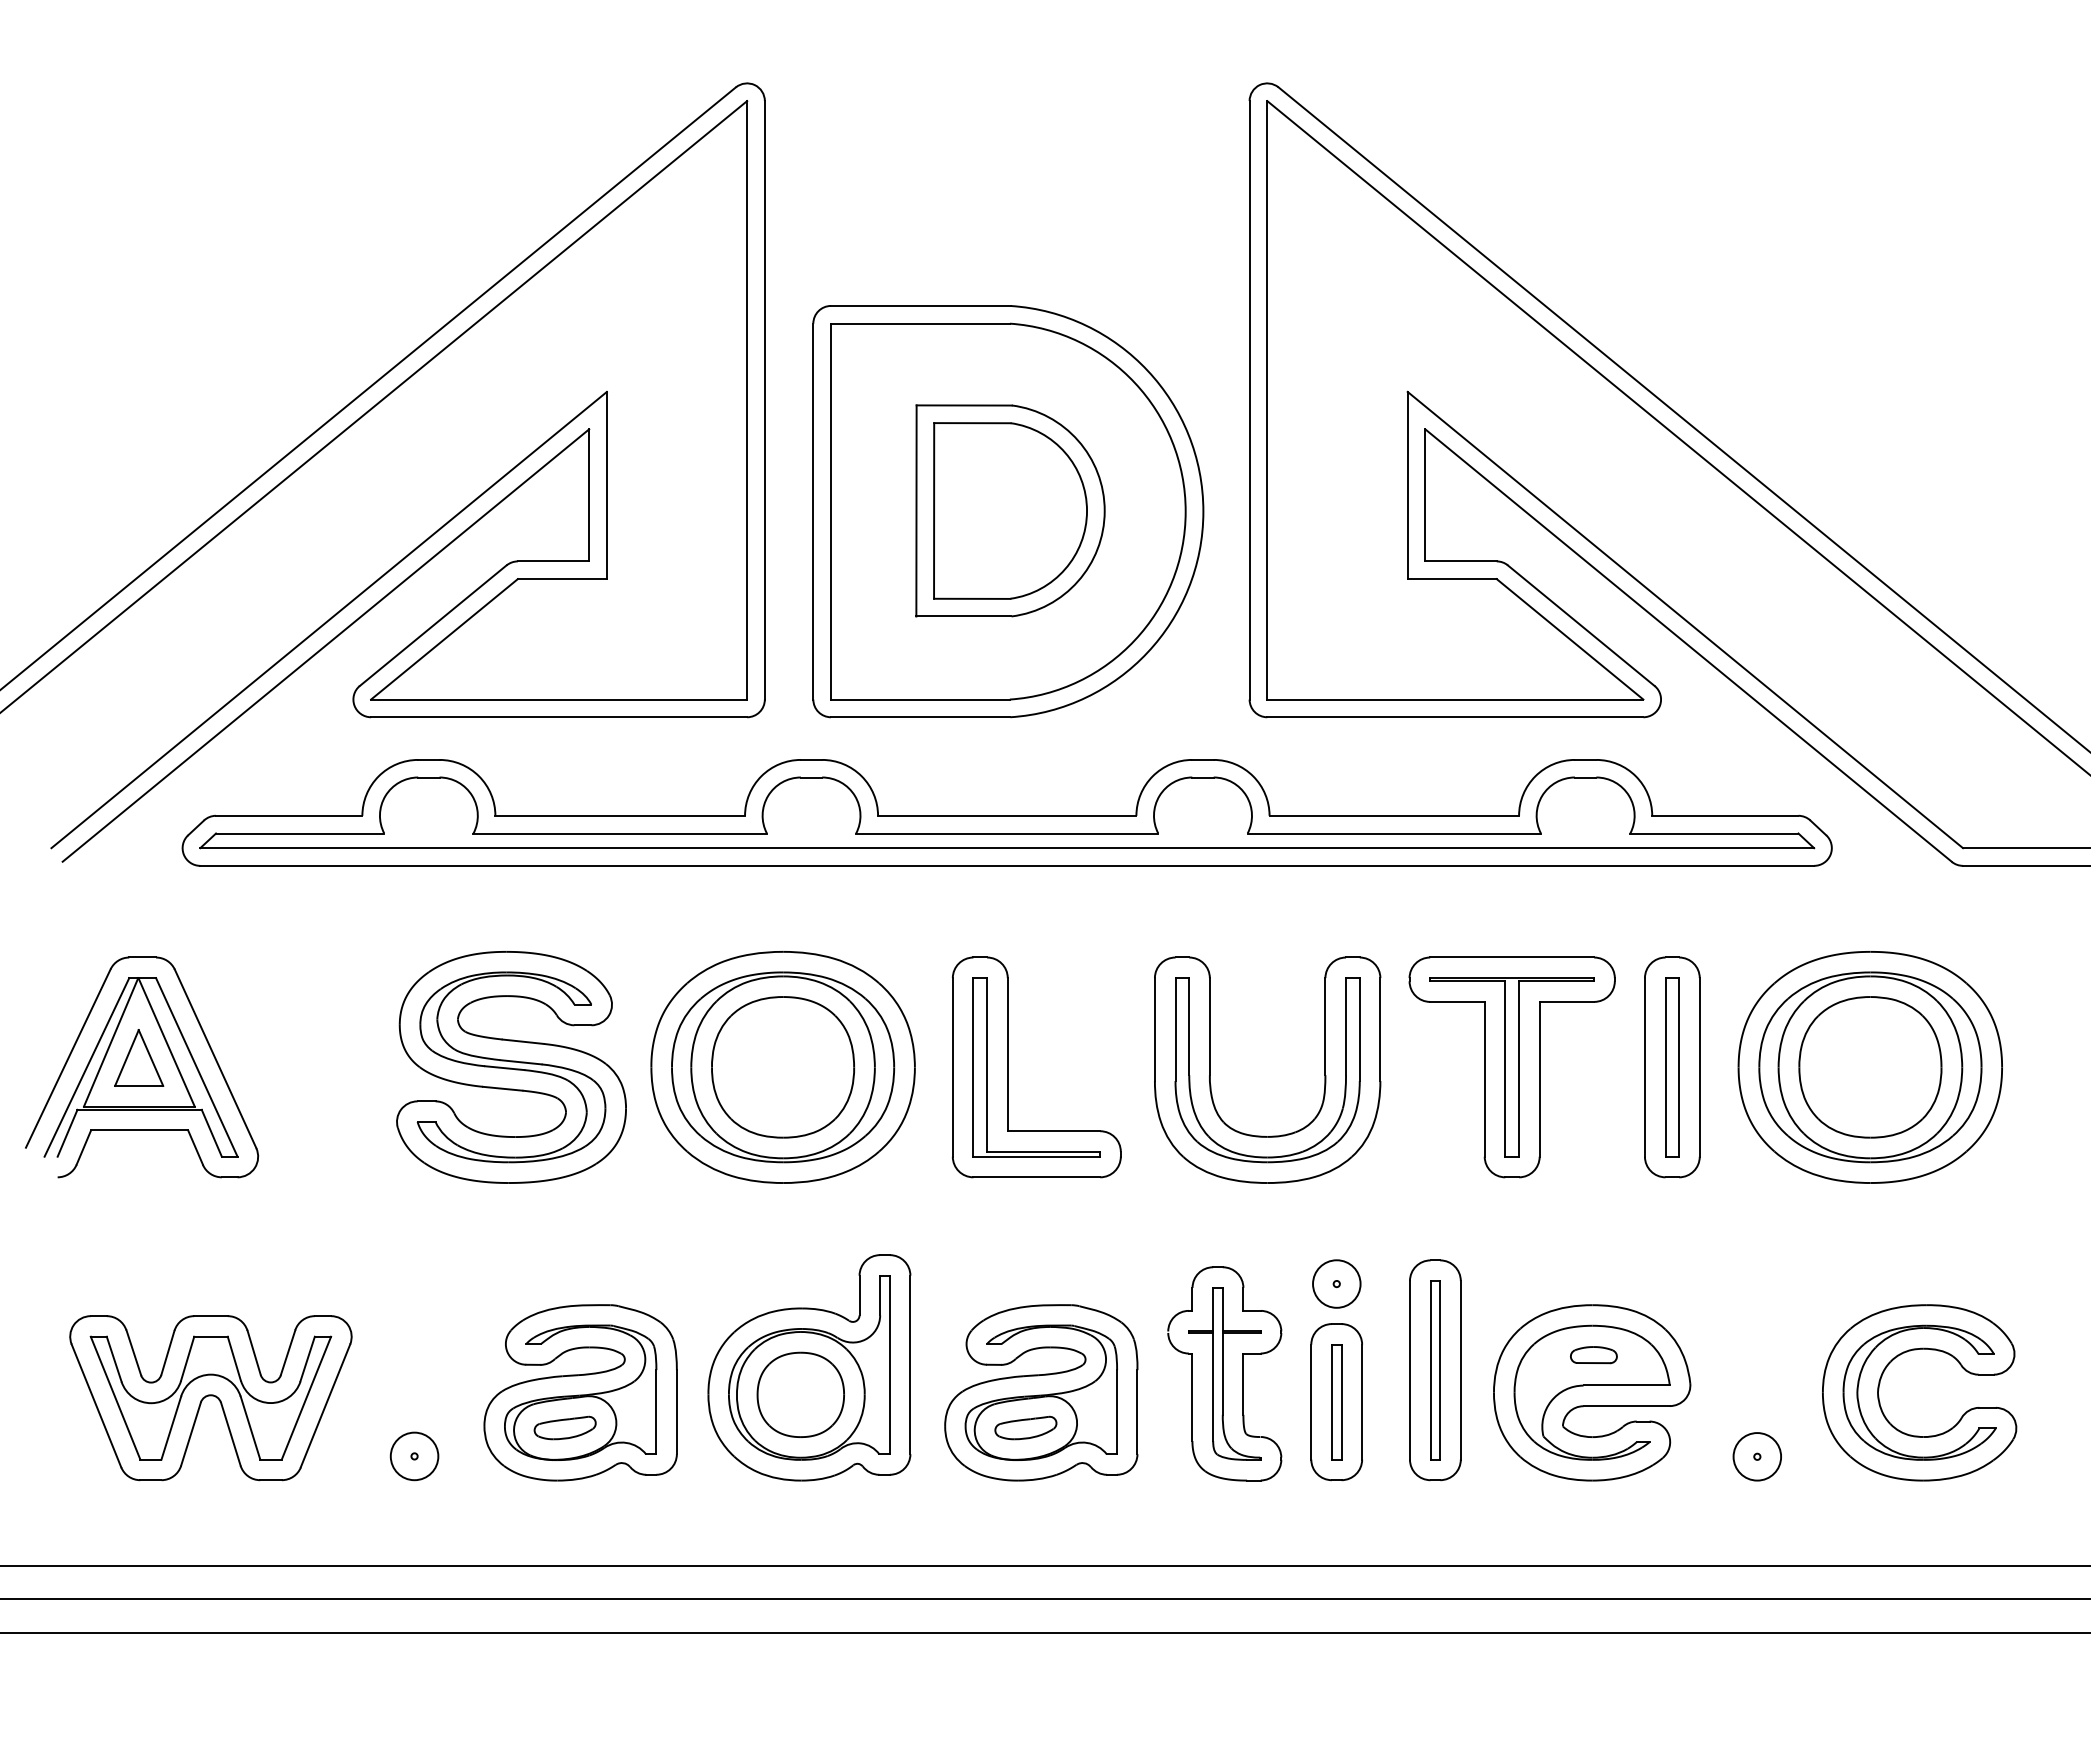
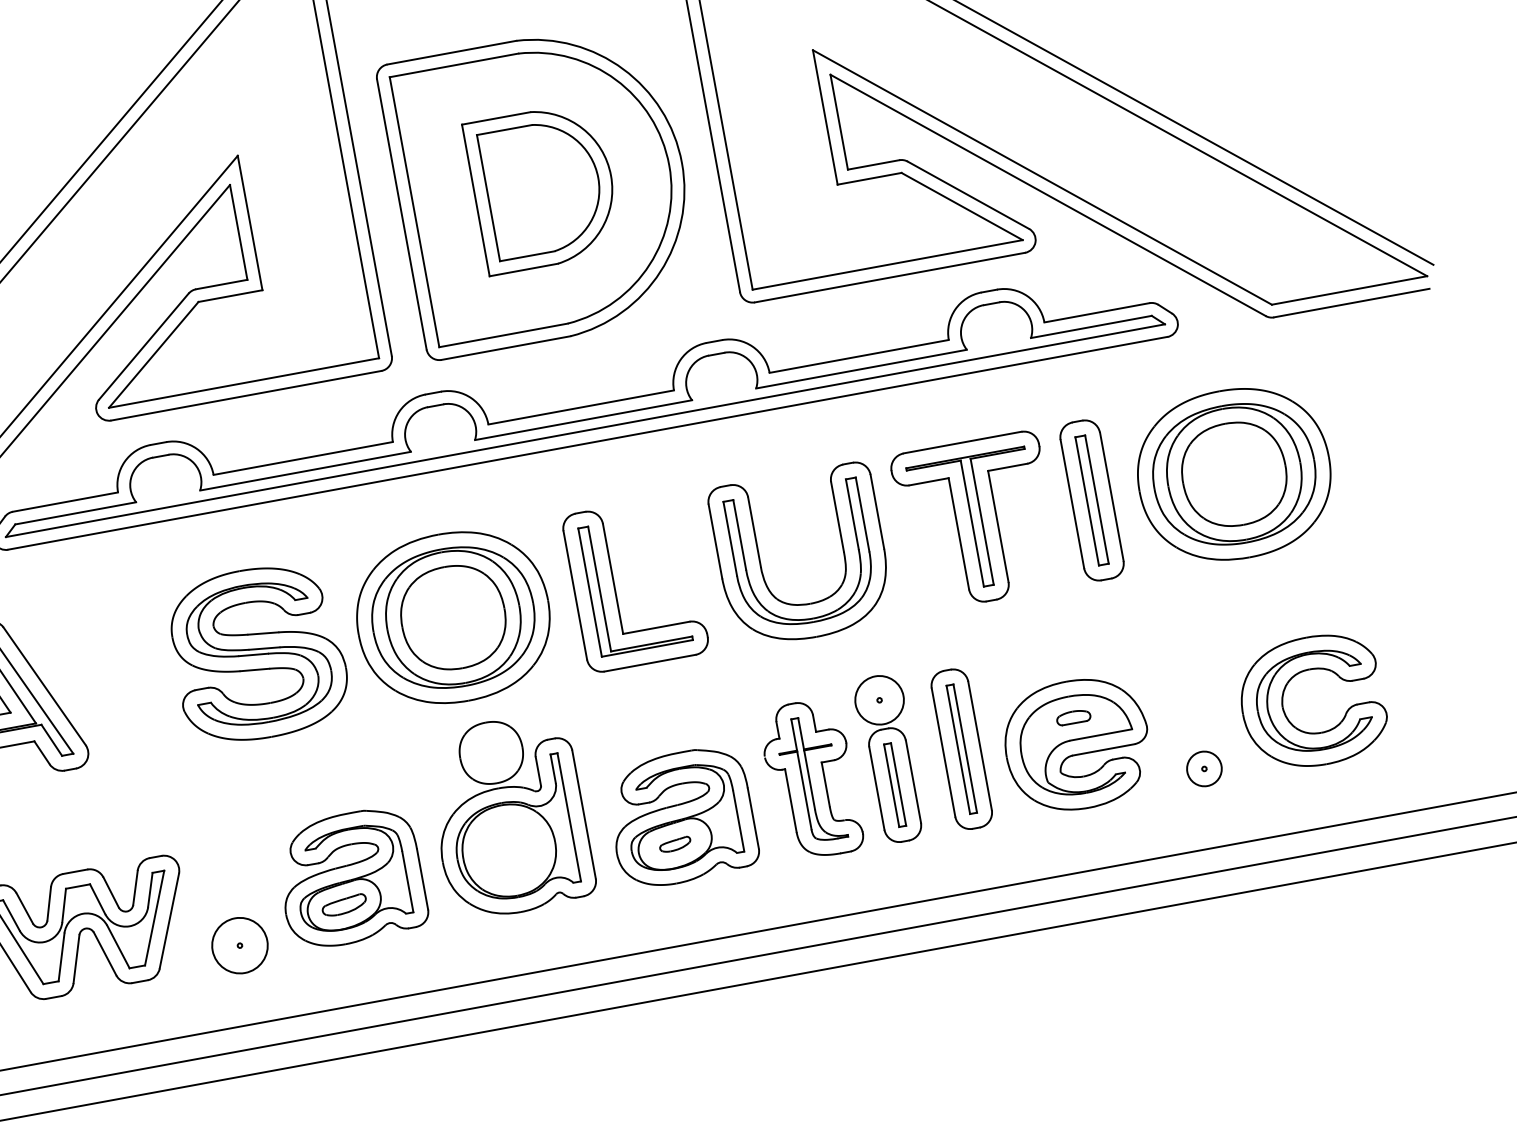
circle: (1336, 1283) -> (879, 699), size x1.4
part: (800, 1394) -> (491, 752), moved
part: (1025, 1427) -> (674, 844), size x0.7
circle: (414, 1456) -> (239, 945), size x1.6

